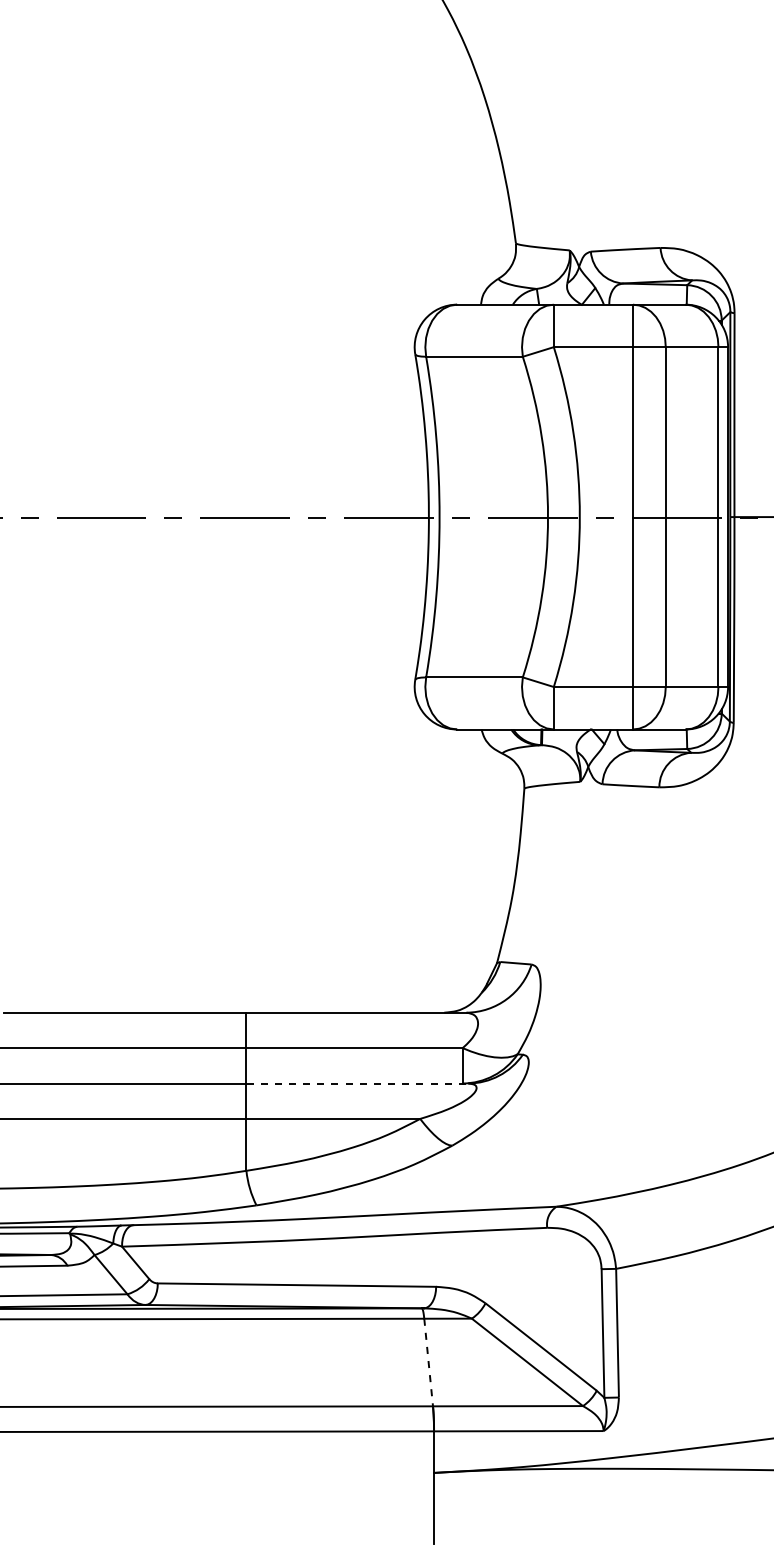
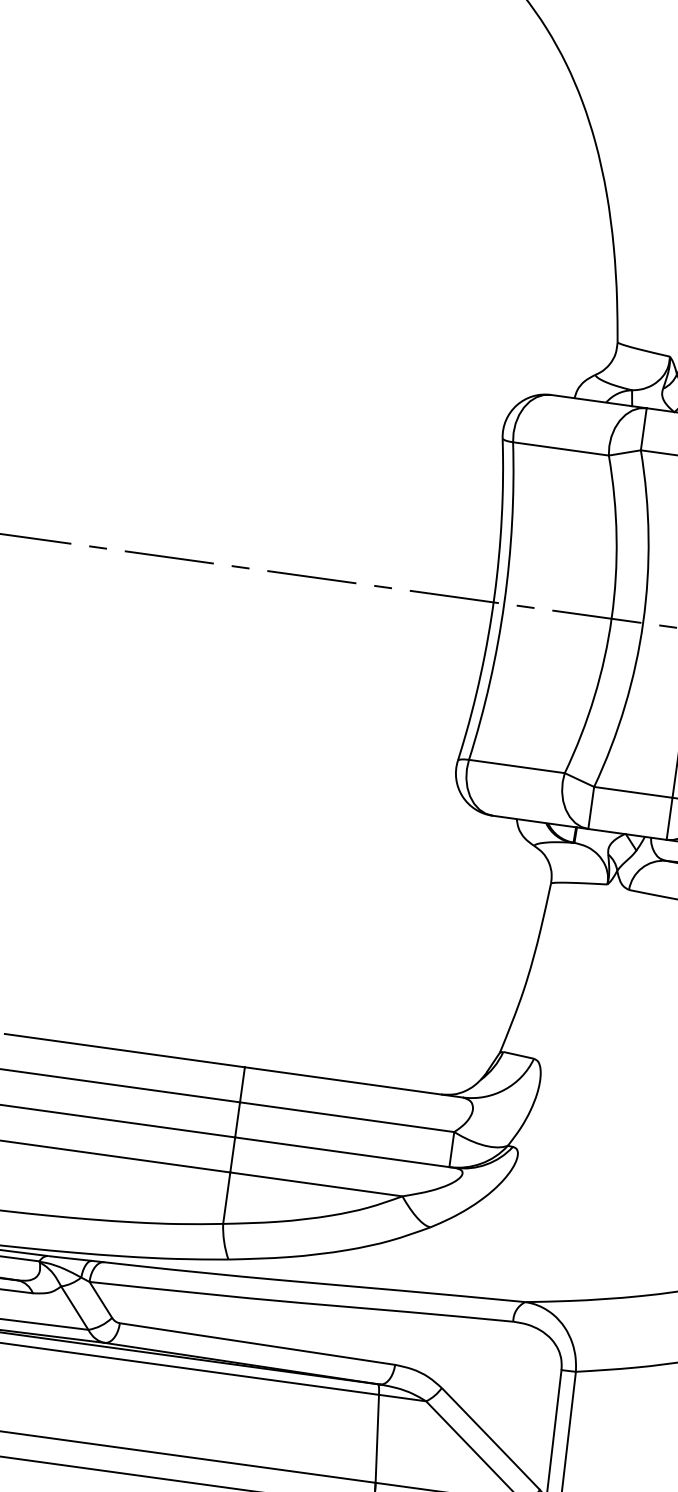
line: (357, 1083) -> (345, 1152), dashed -> solid
line: (428, 1363) -> (377, 1439), dashed -> solid

